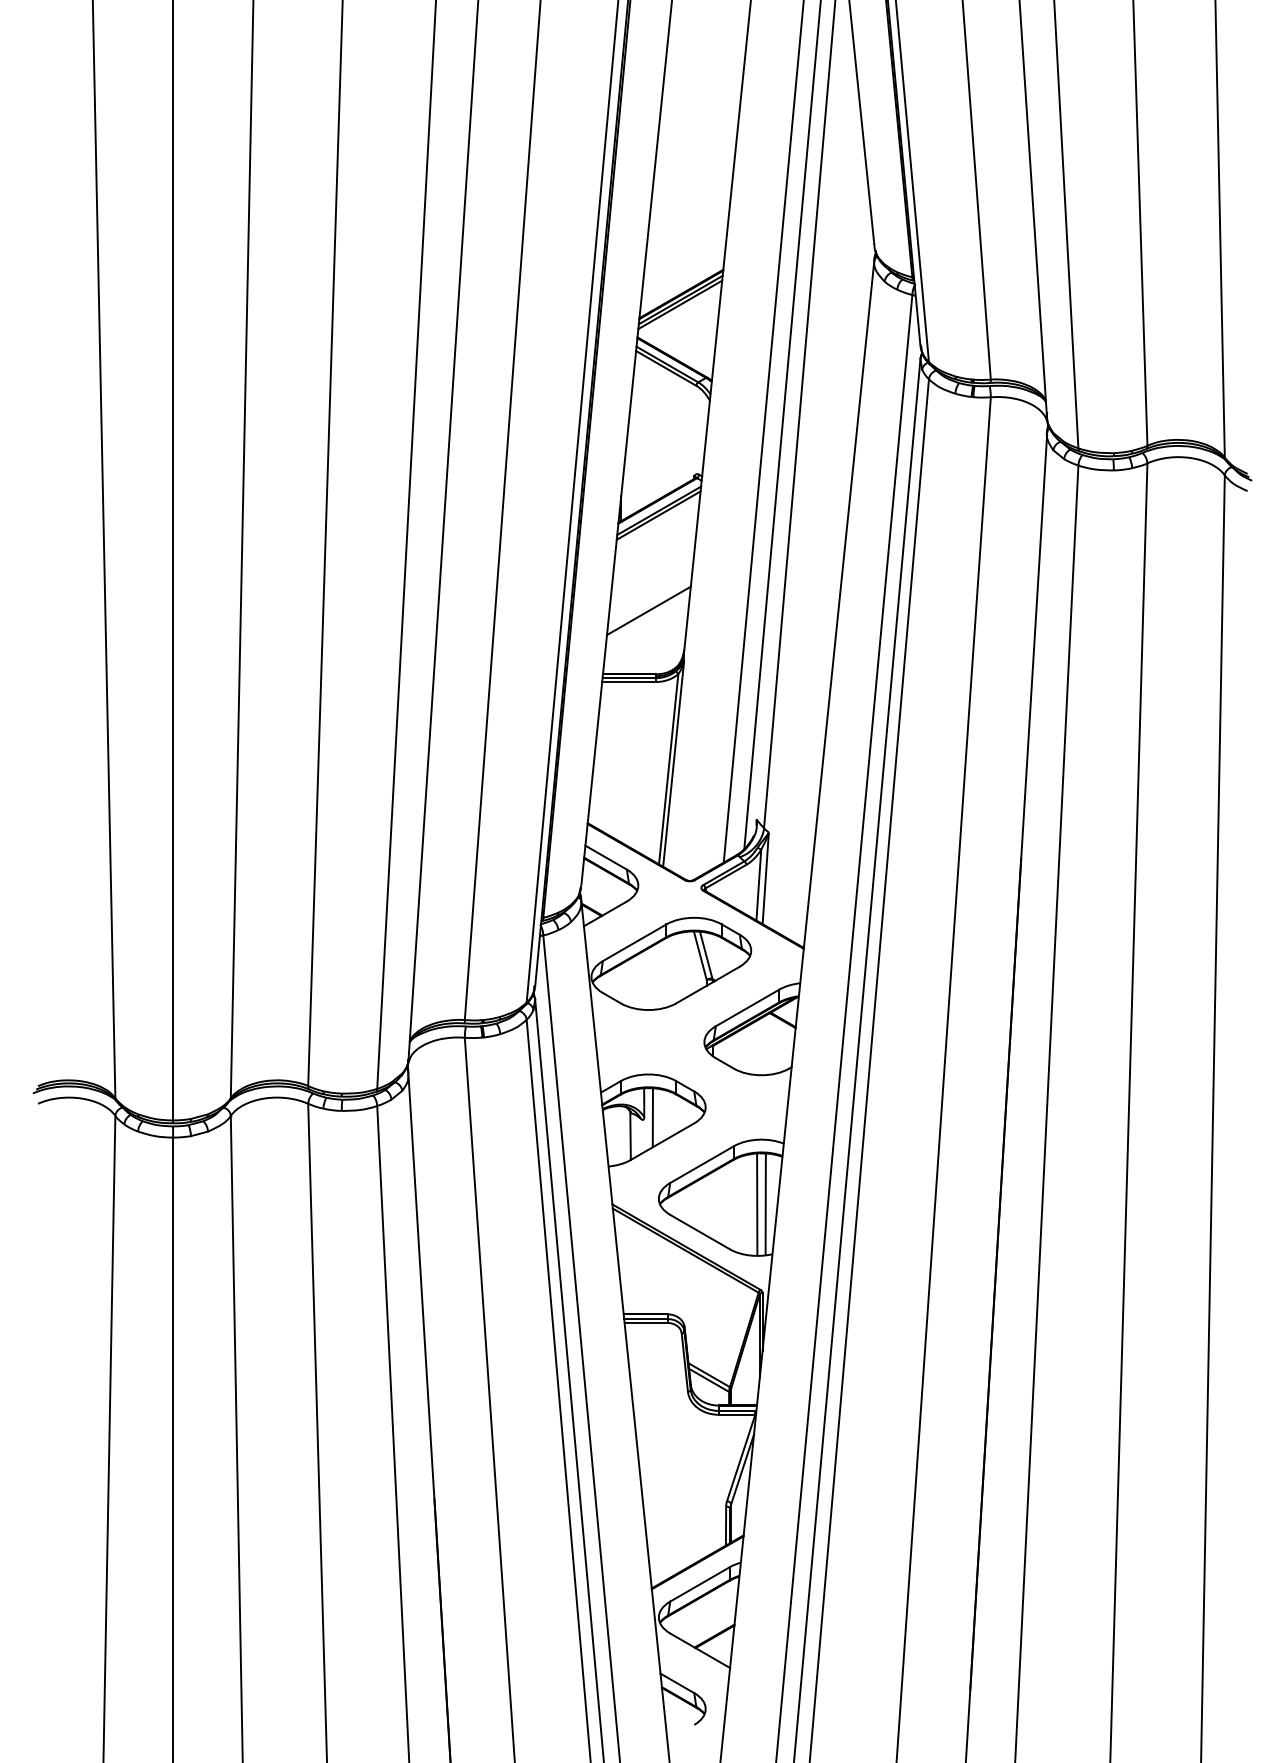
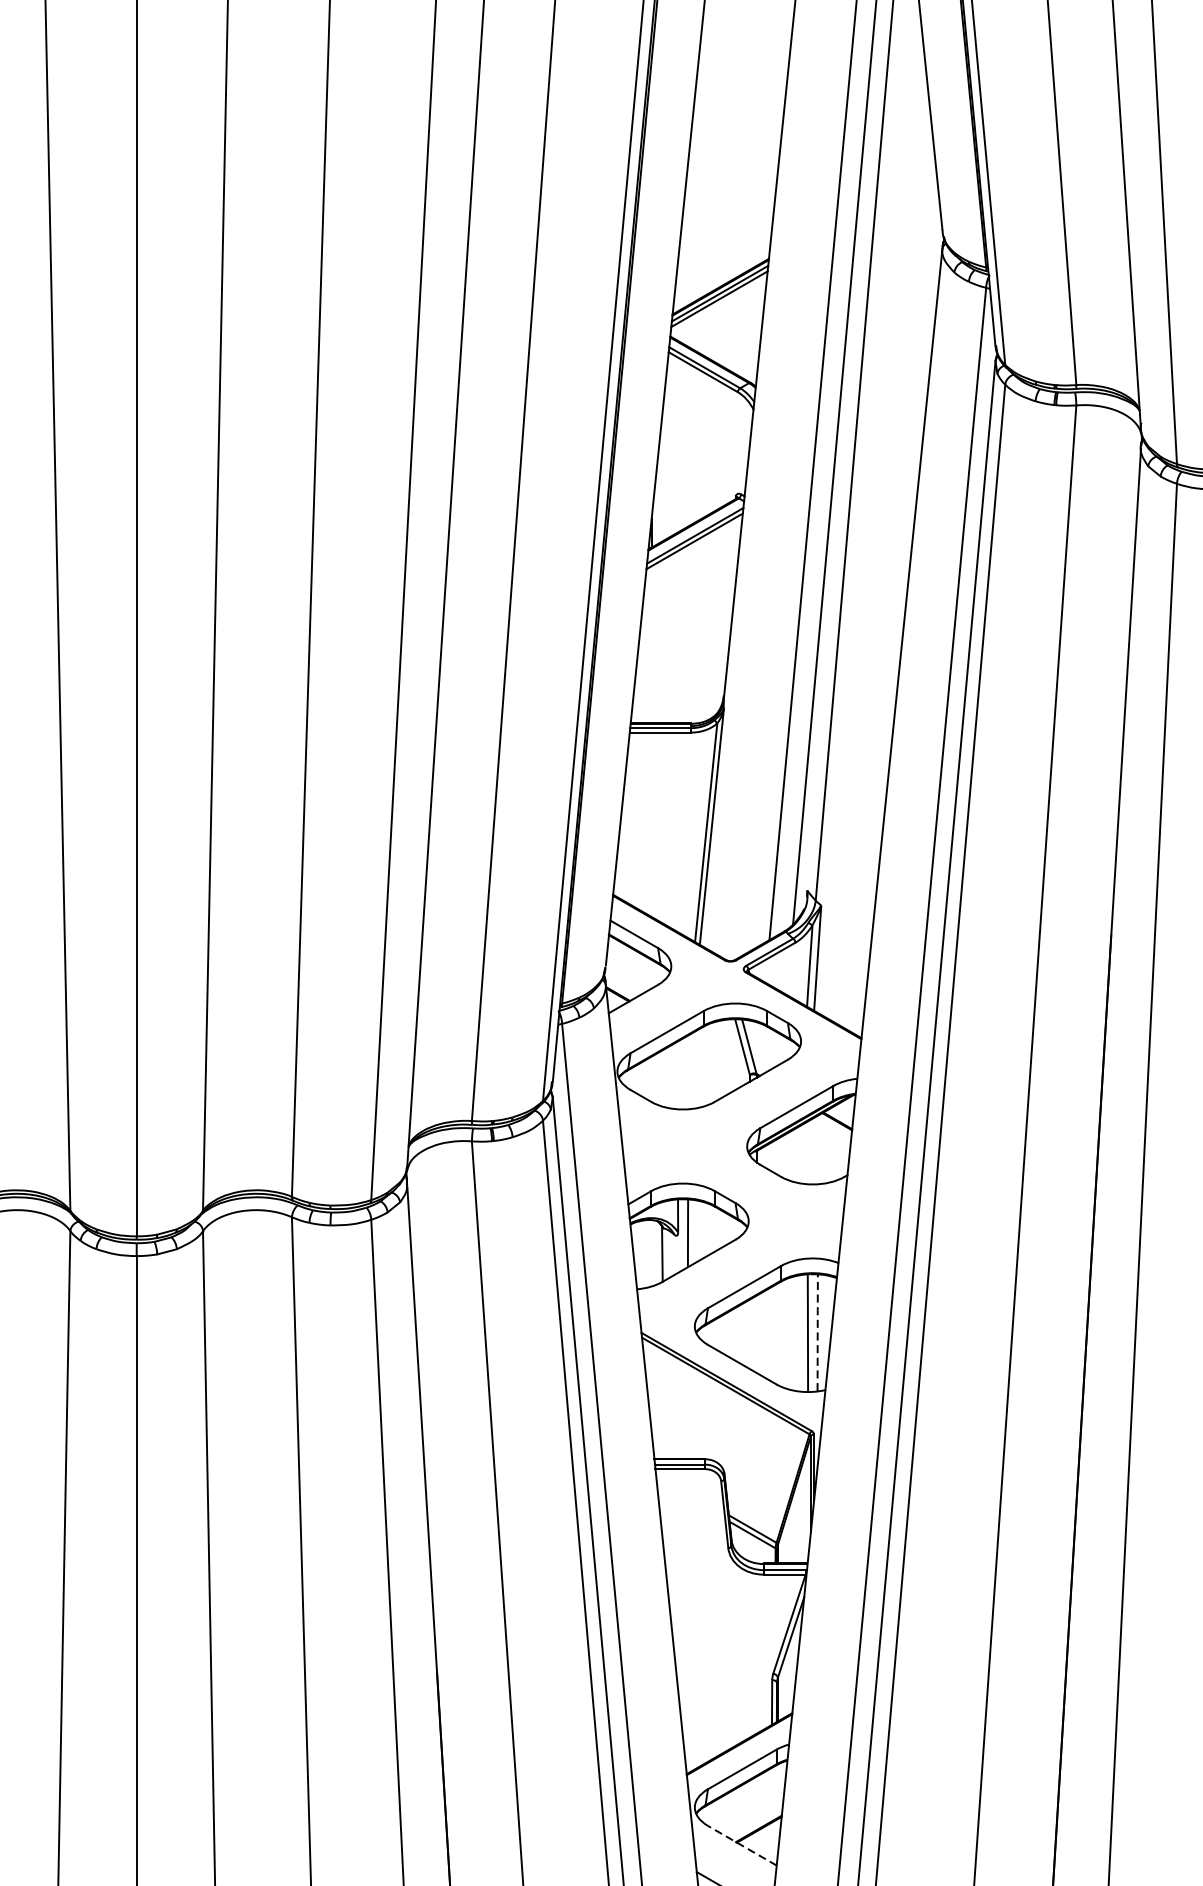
line: (648, 610) -> (682, 650), removed
line: (765, 1203) -> (817, 1331), solid -> dashed
line: (700, 1650) -> (742, 1845), solid -> dashed

